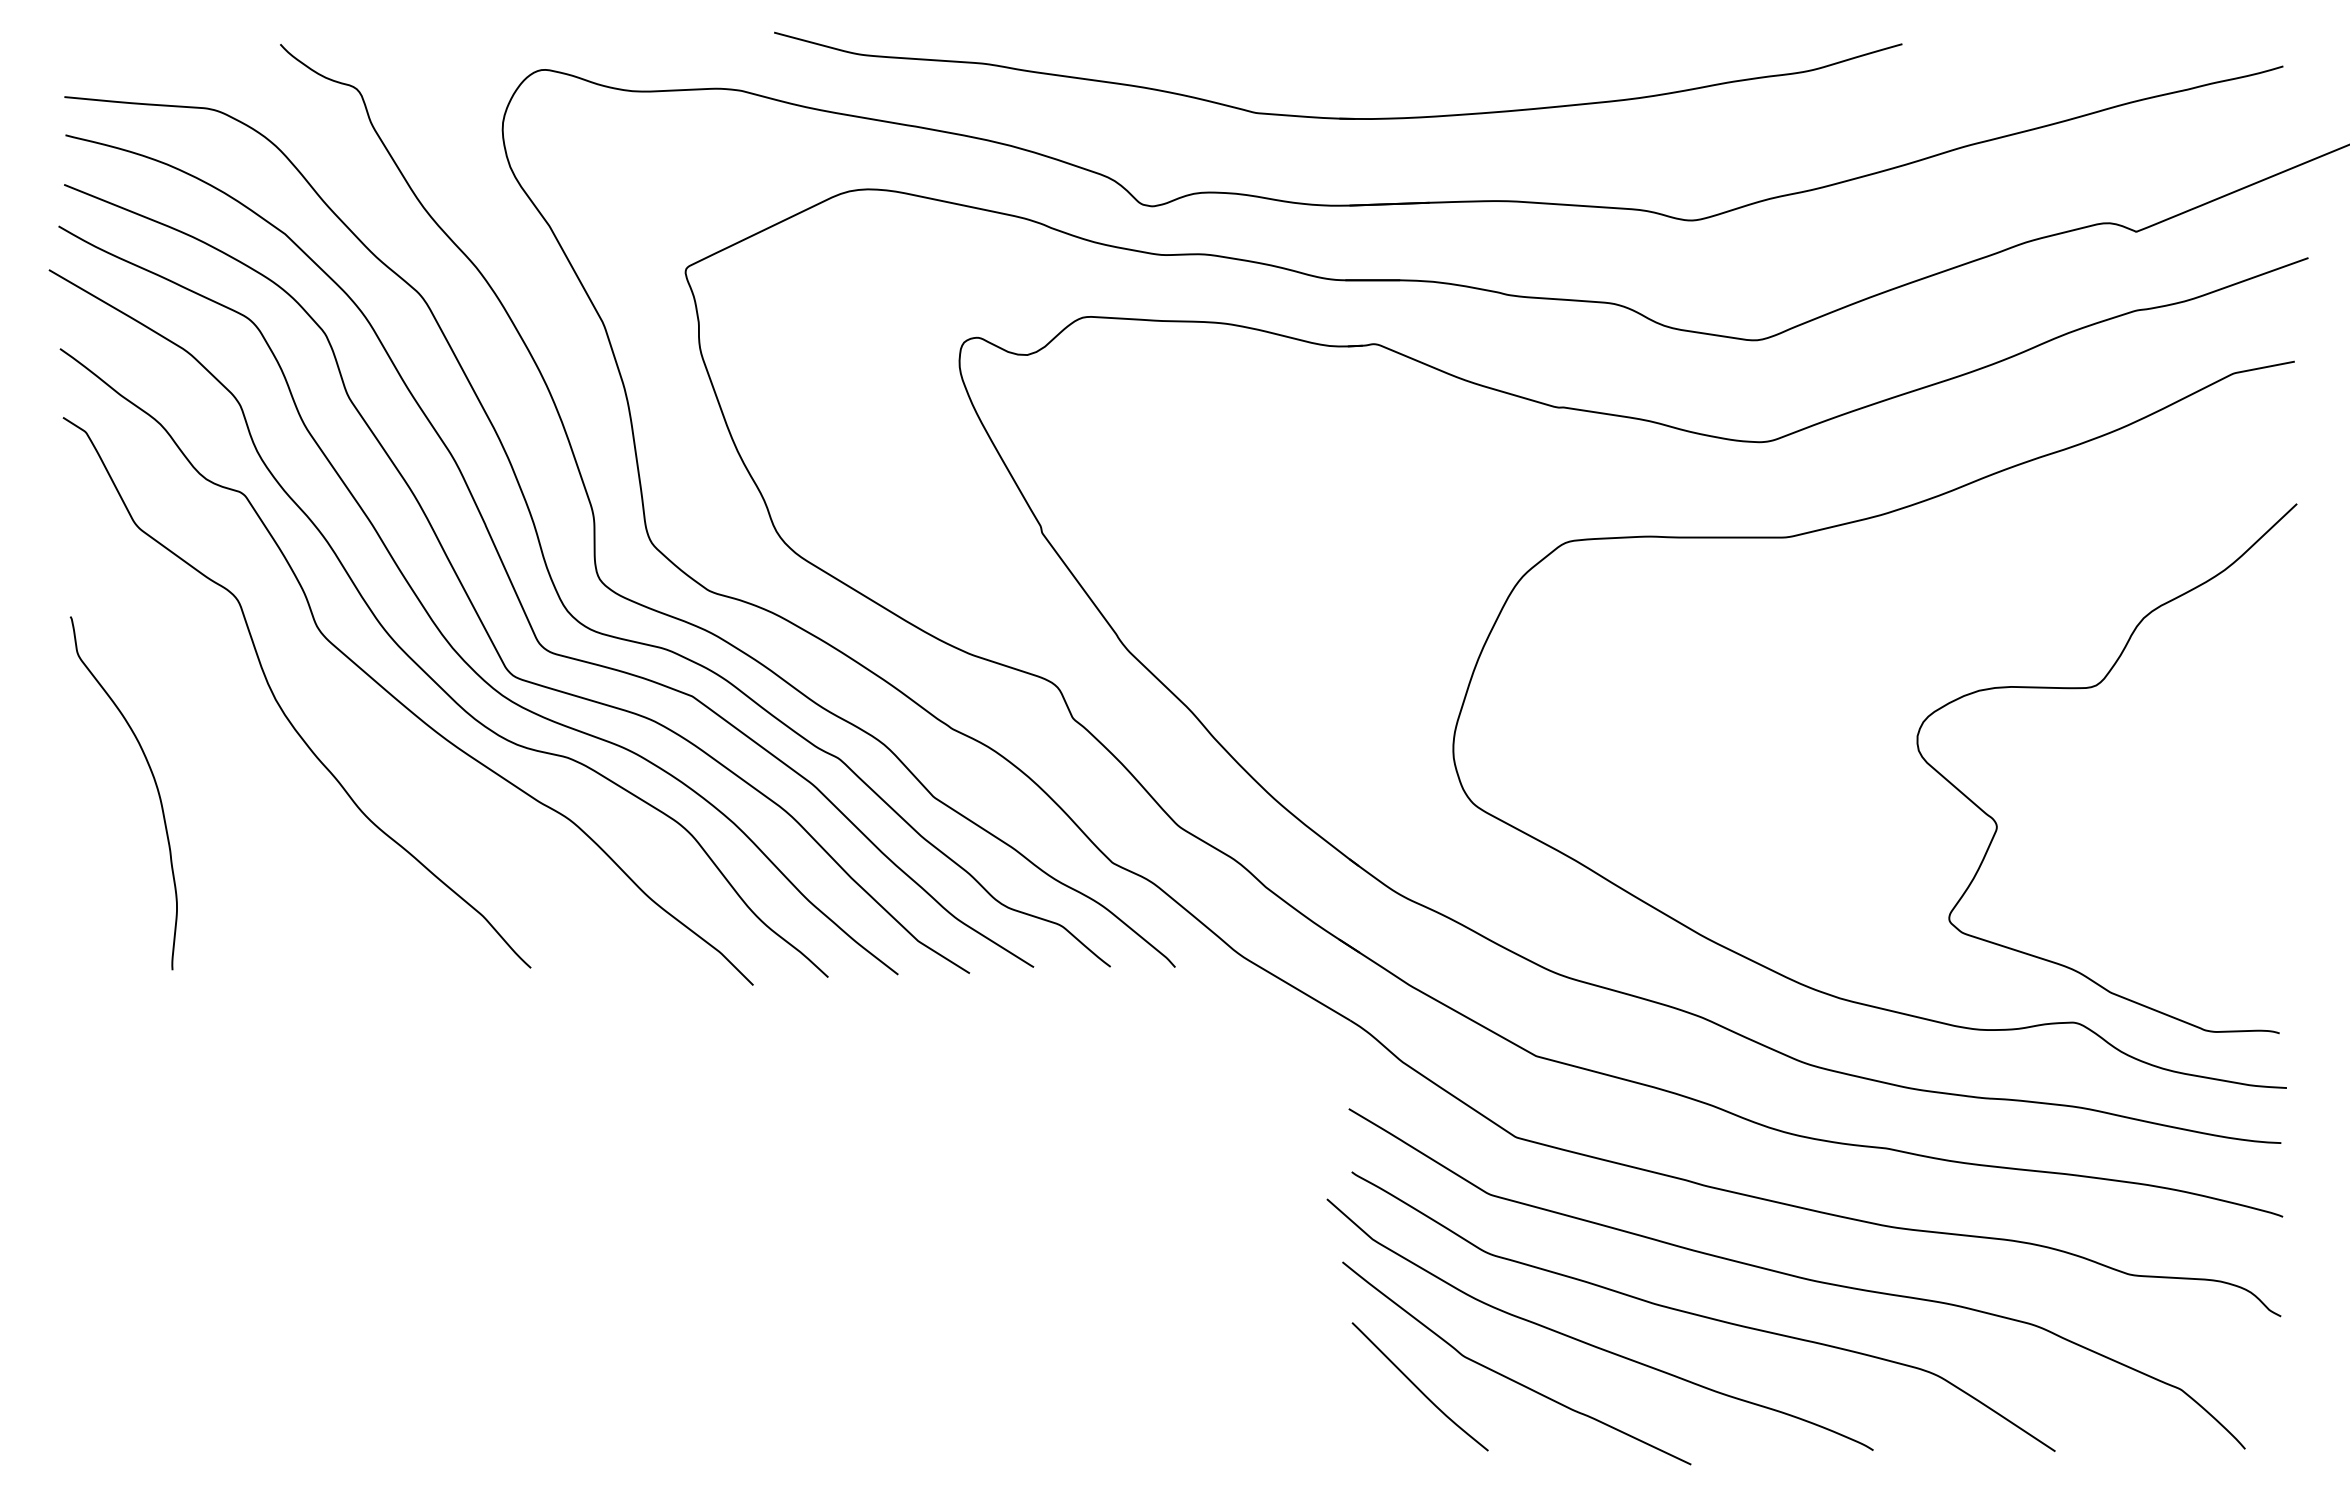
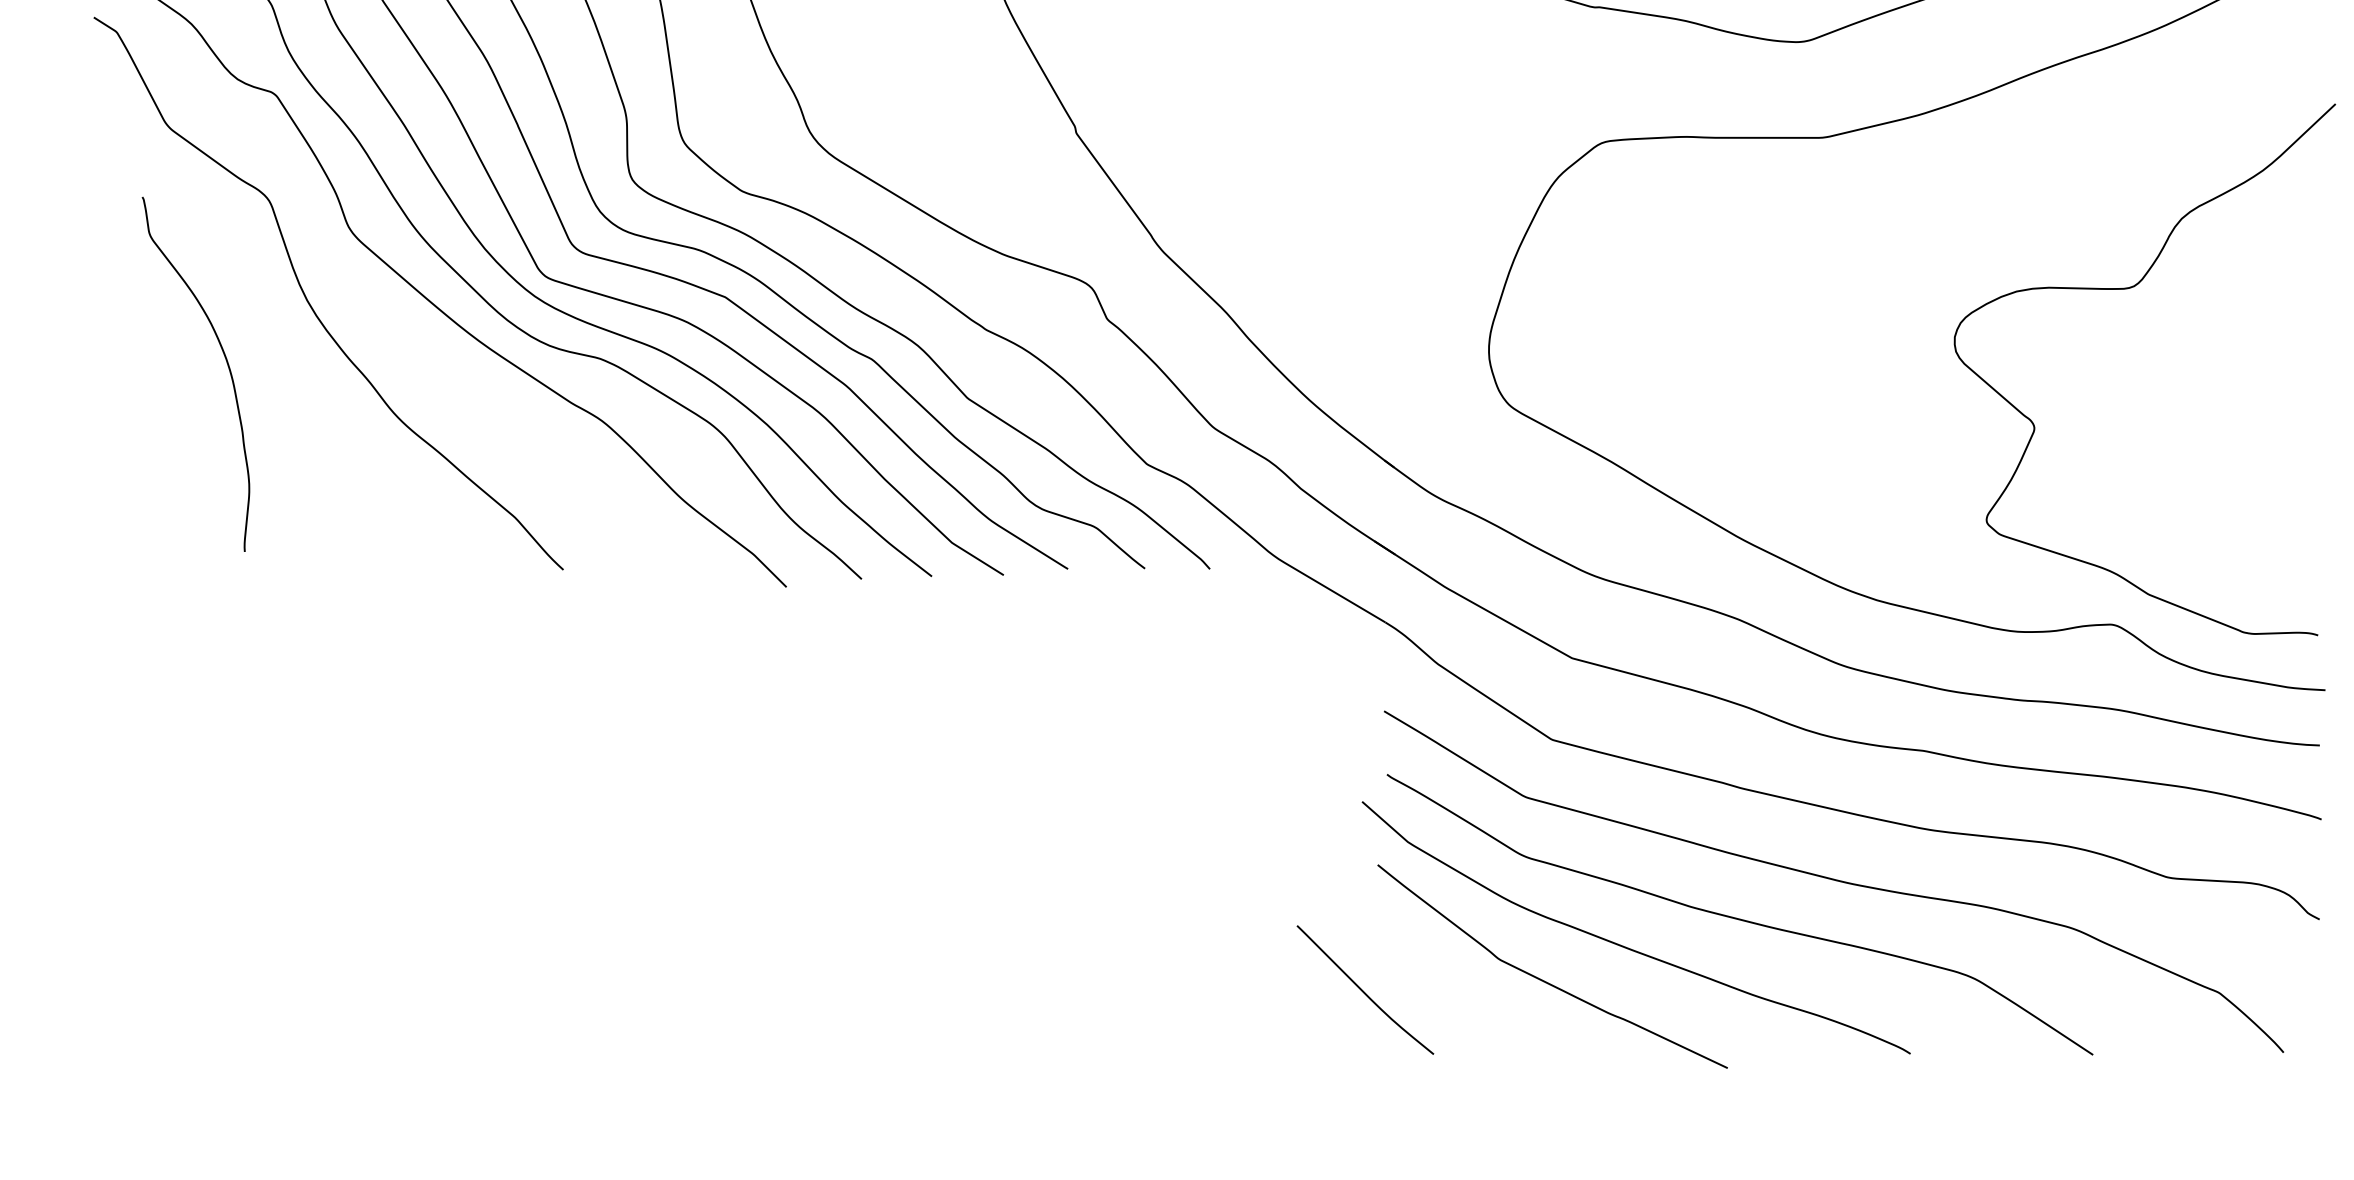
curve: (154, 782) -> (226, 363), moved
curve: (1418, 1387) -> (1363, 990), moved

